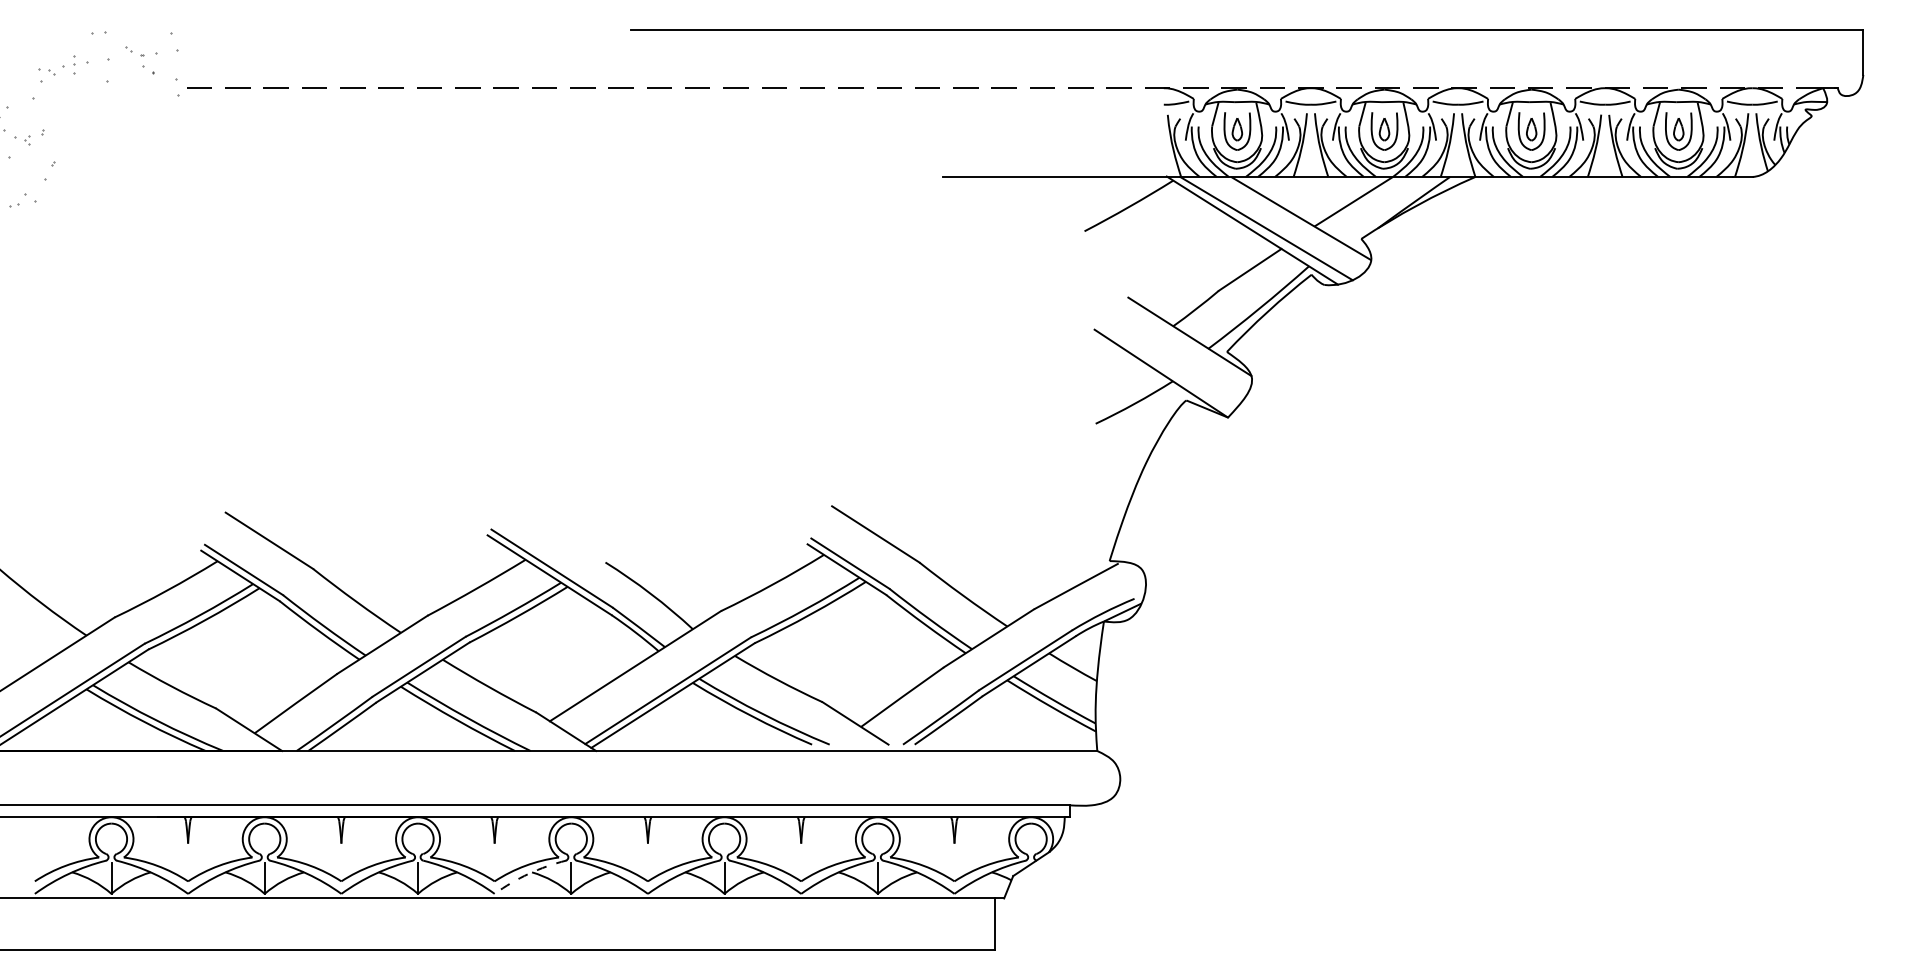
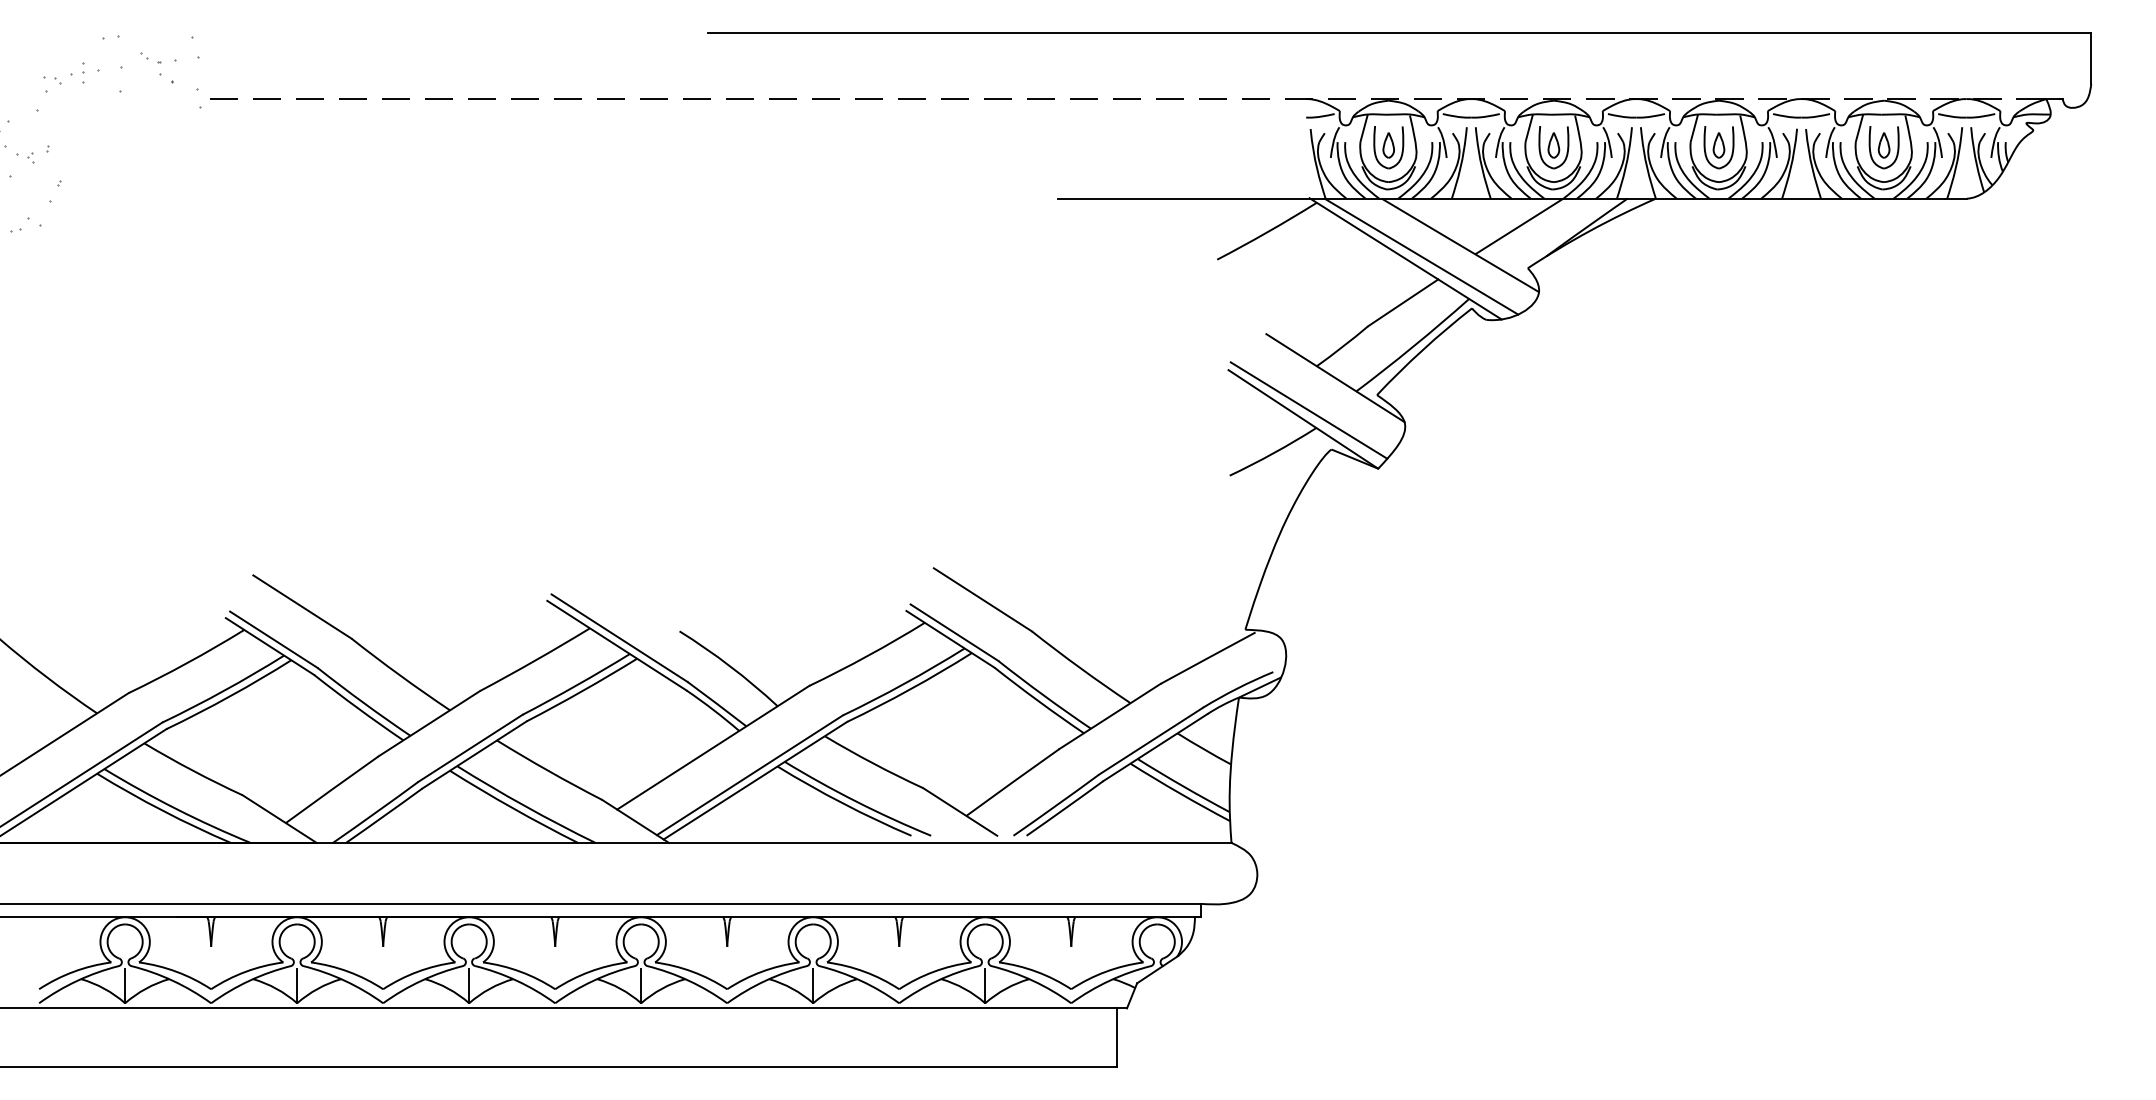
line: (1166, 365) -> (1309, 410), added
arc: (528, 873) -> (593, 980), dashed -> solid

